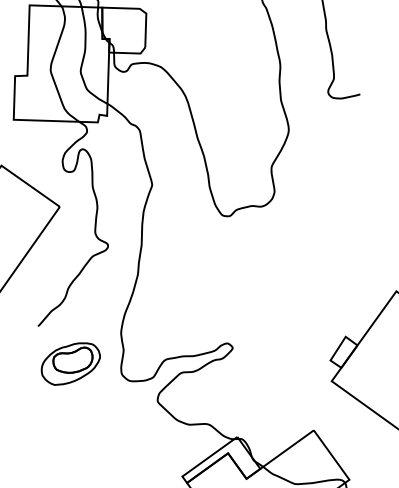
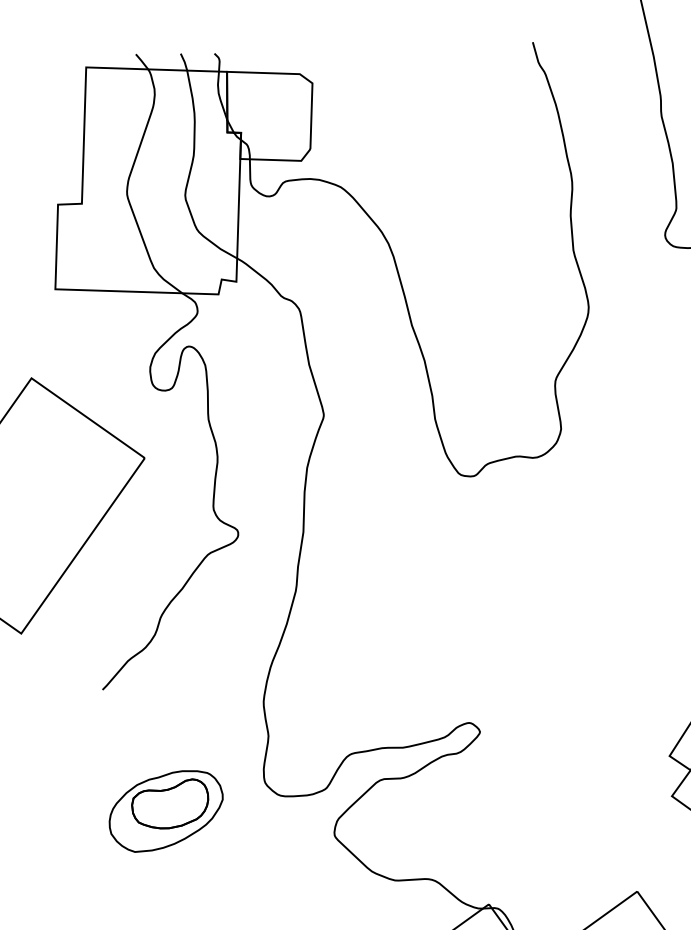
part: (70, 363) -> (165, 810), moved

